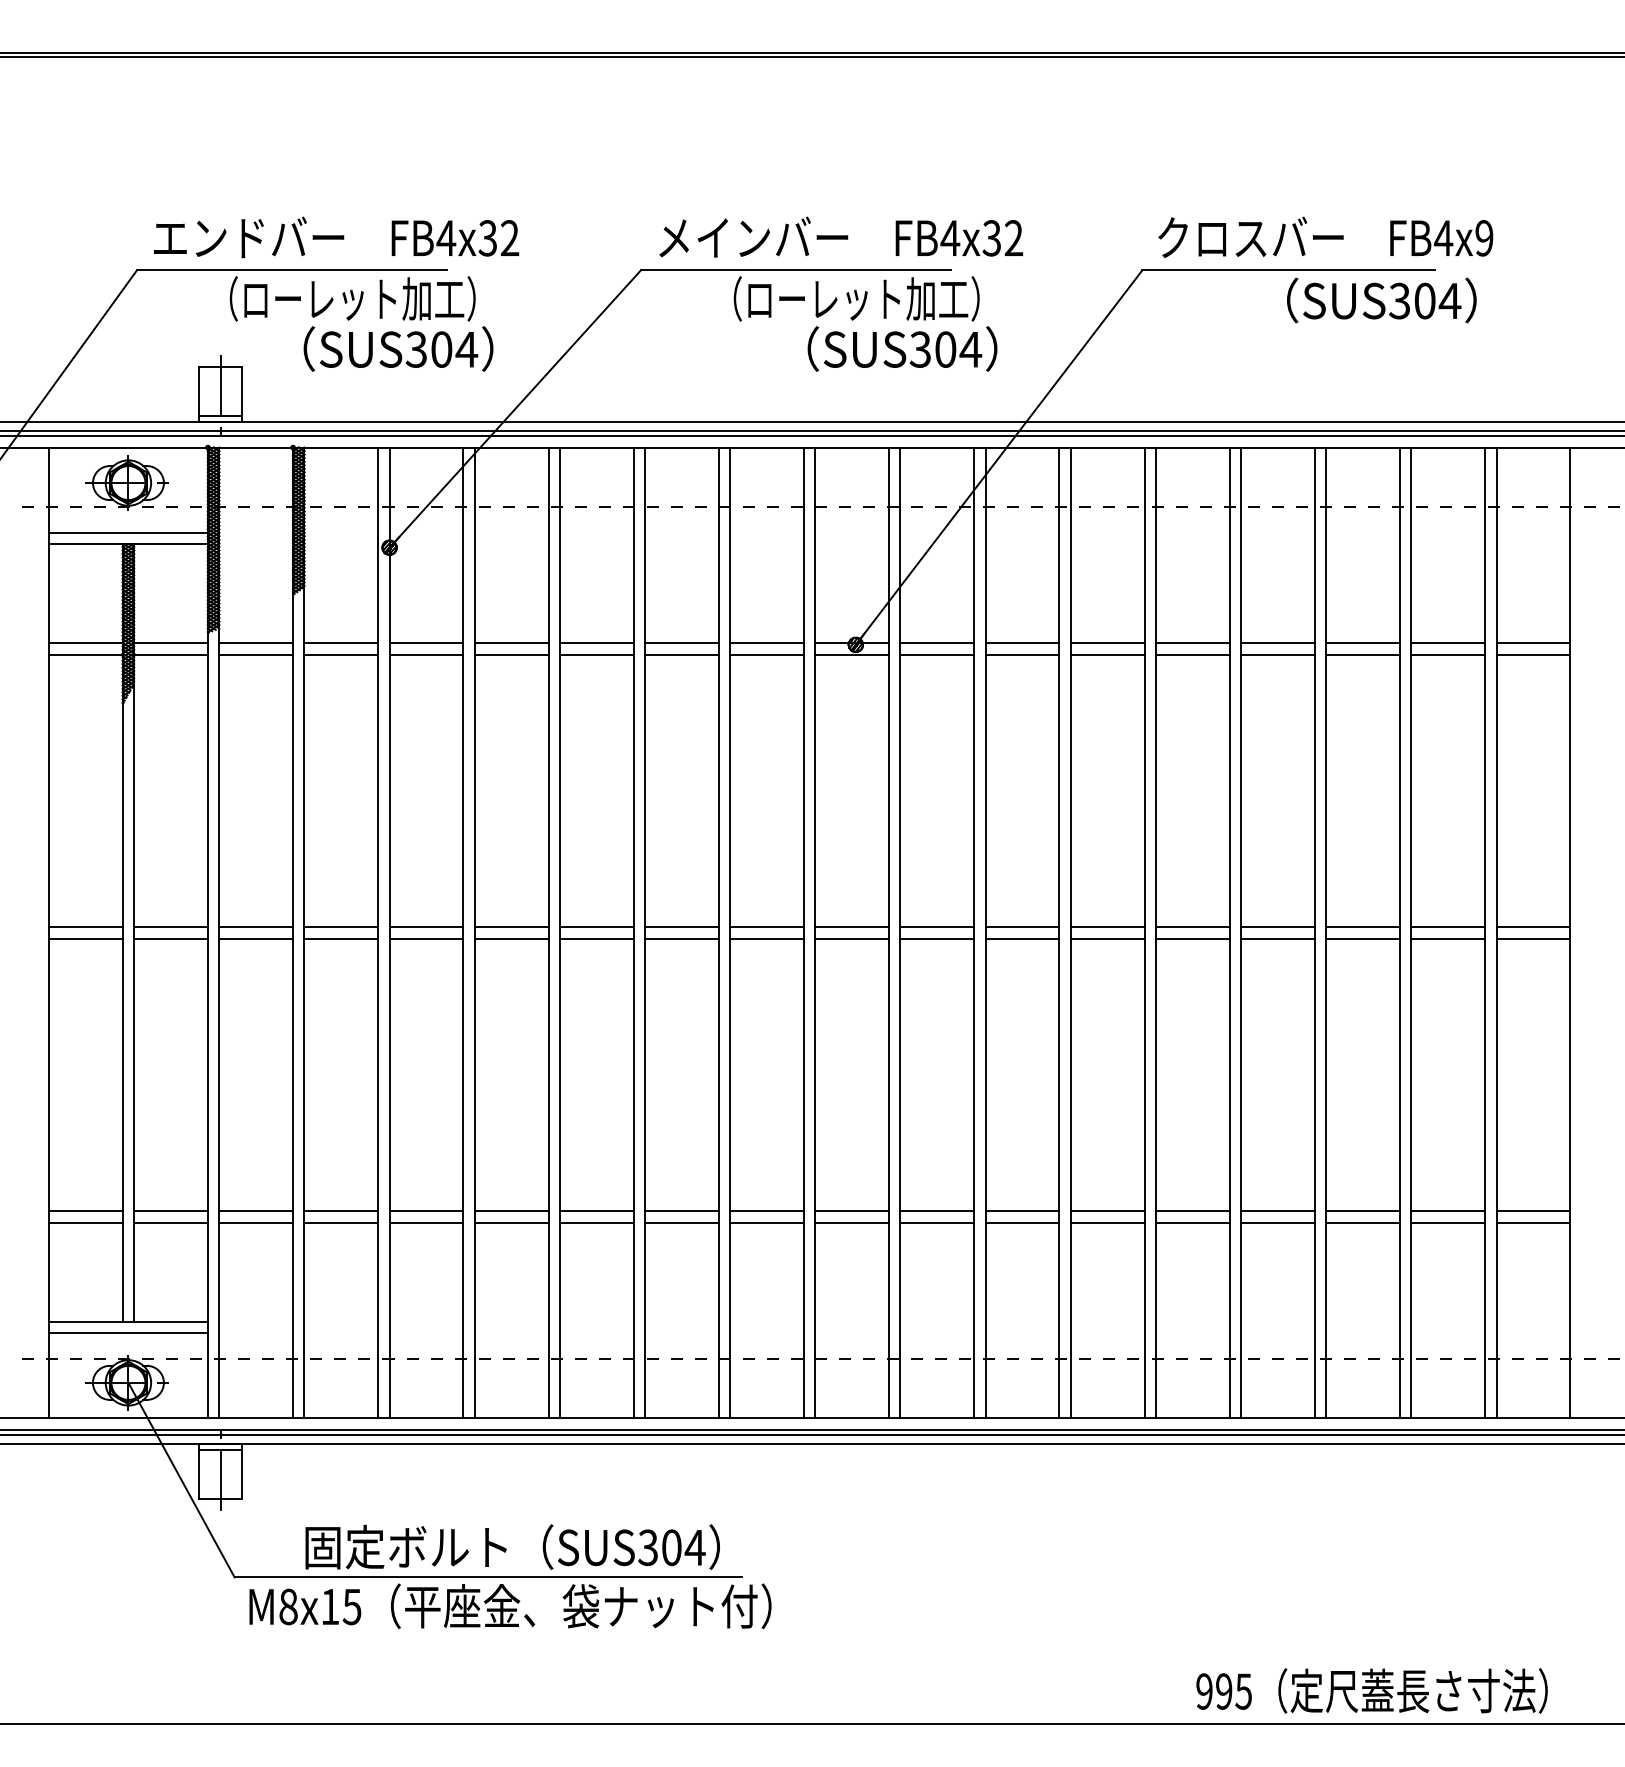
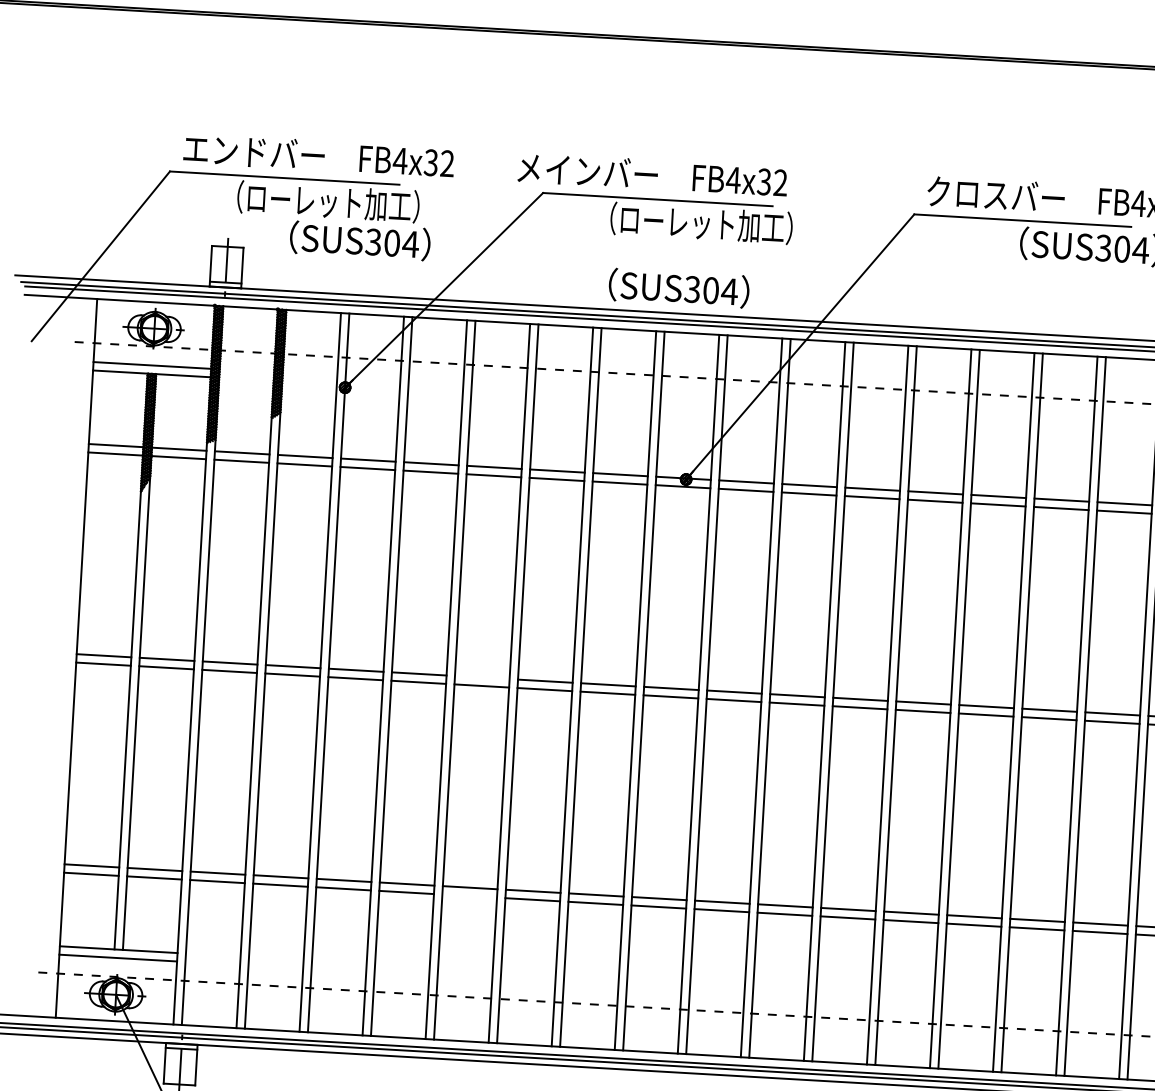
text: (840, 236) -> (652, 174), moved
text: (902, 348) -> (679, 287), moved
line: (596, 927) -> (482, 677), removed
line: (596, 1222) -> (469, 896), removed

